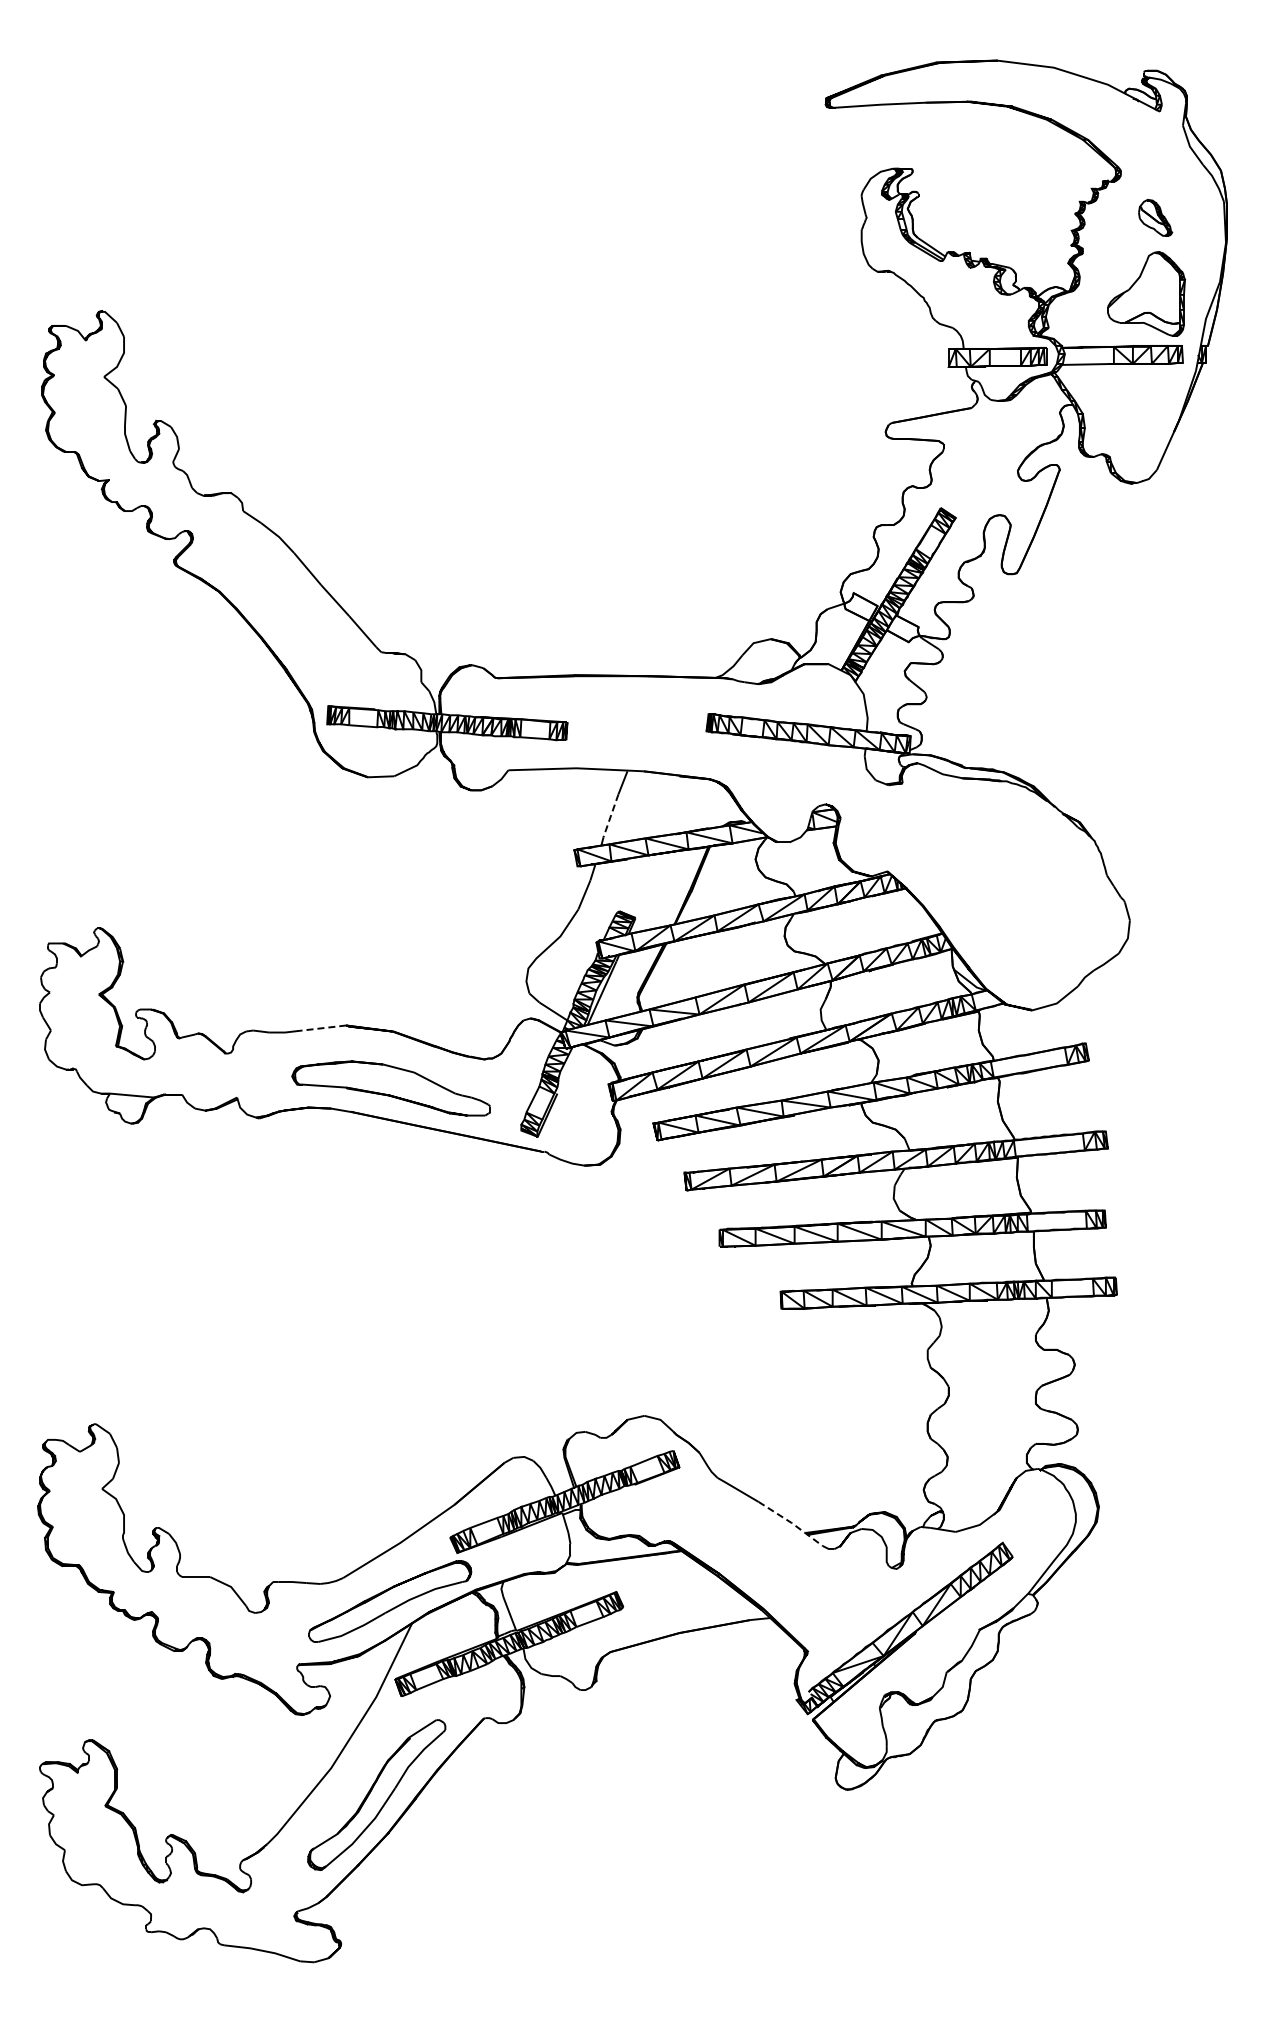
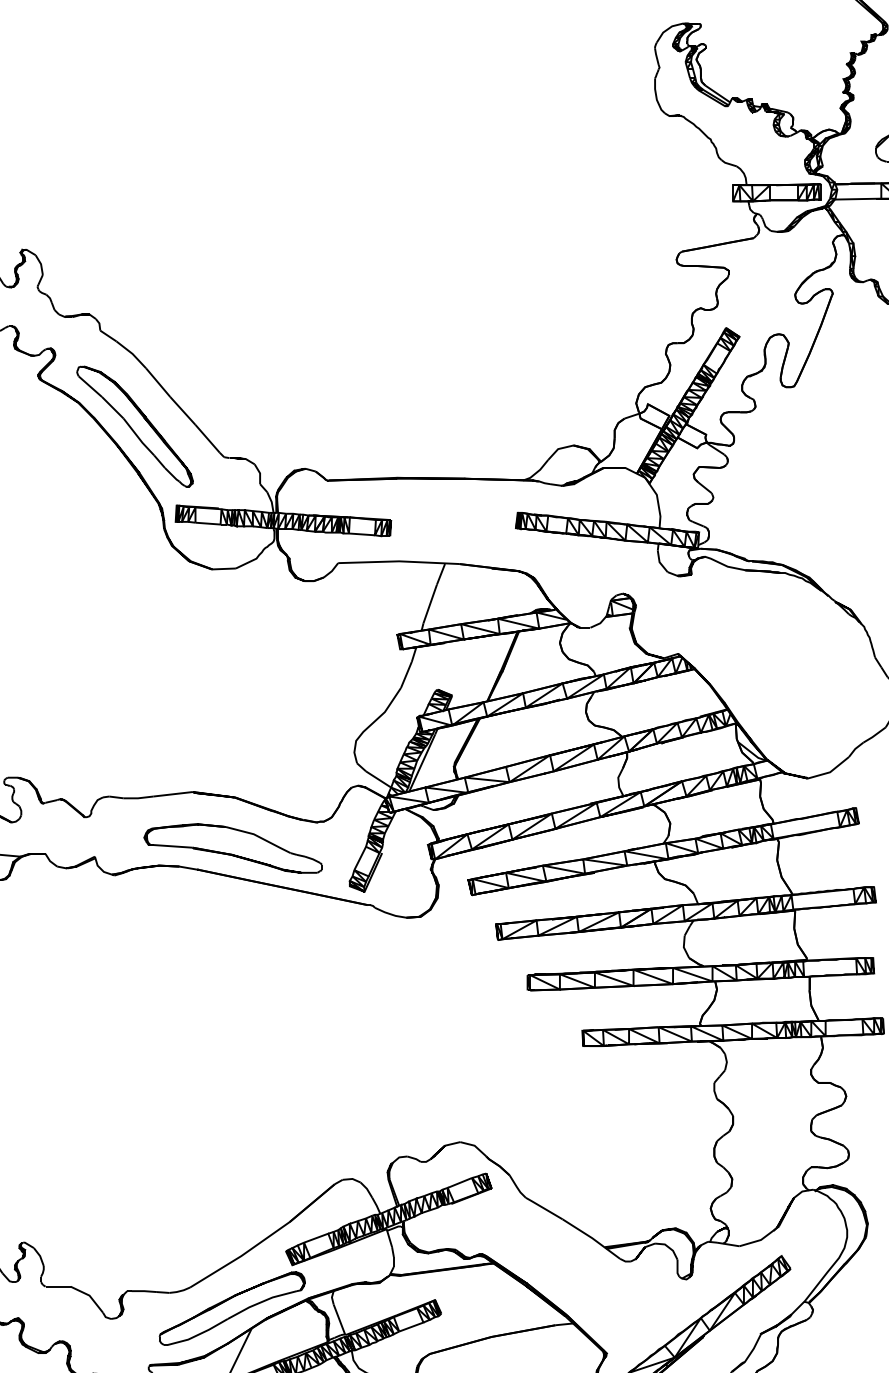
part: (281, 618) -> (134, 426), added
line: (610, 815) -> (429, 603), dashed -> solid
line: (323, 1028) -> (172, 794), dashed -> solid
line: (791, 1522) -> (592, 1237), dashed -> solid

